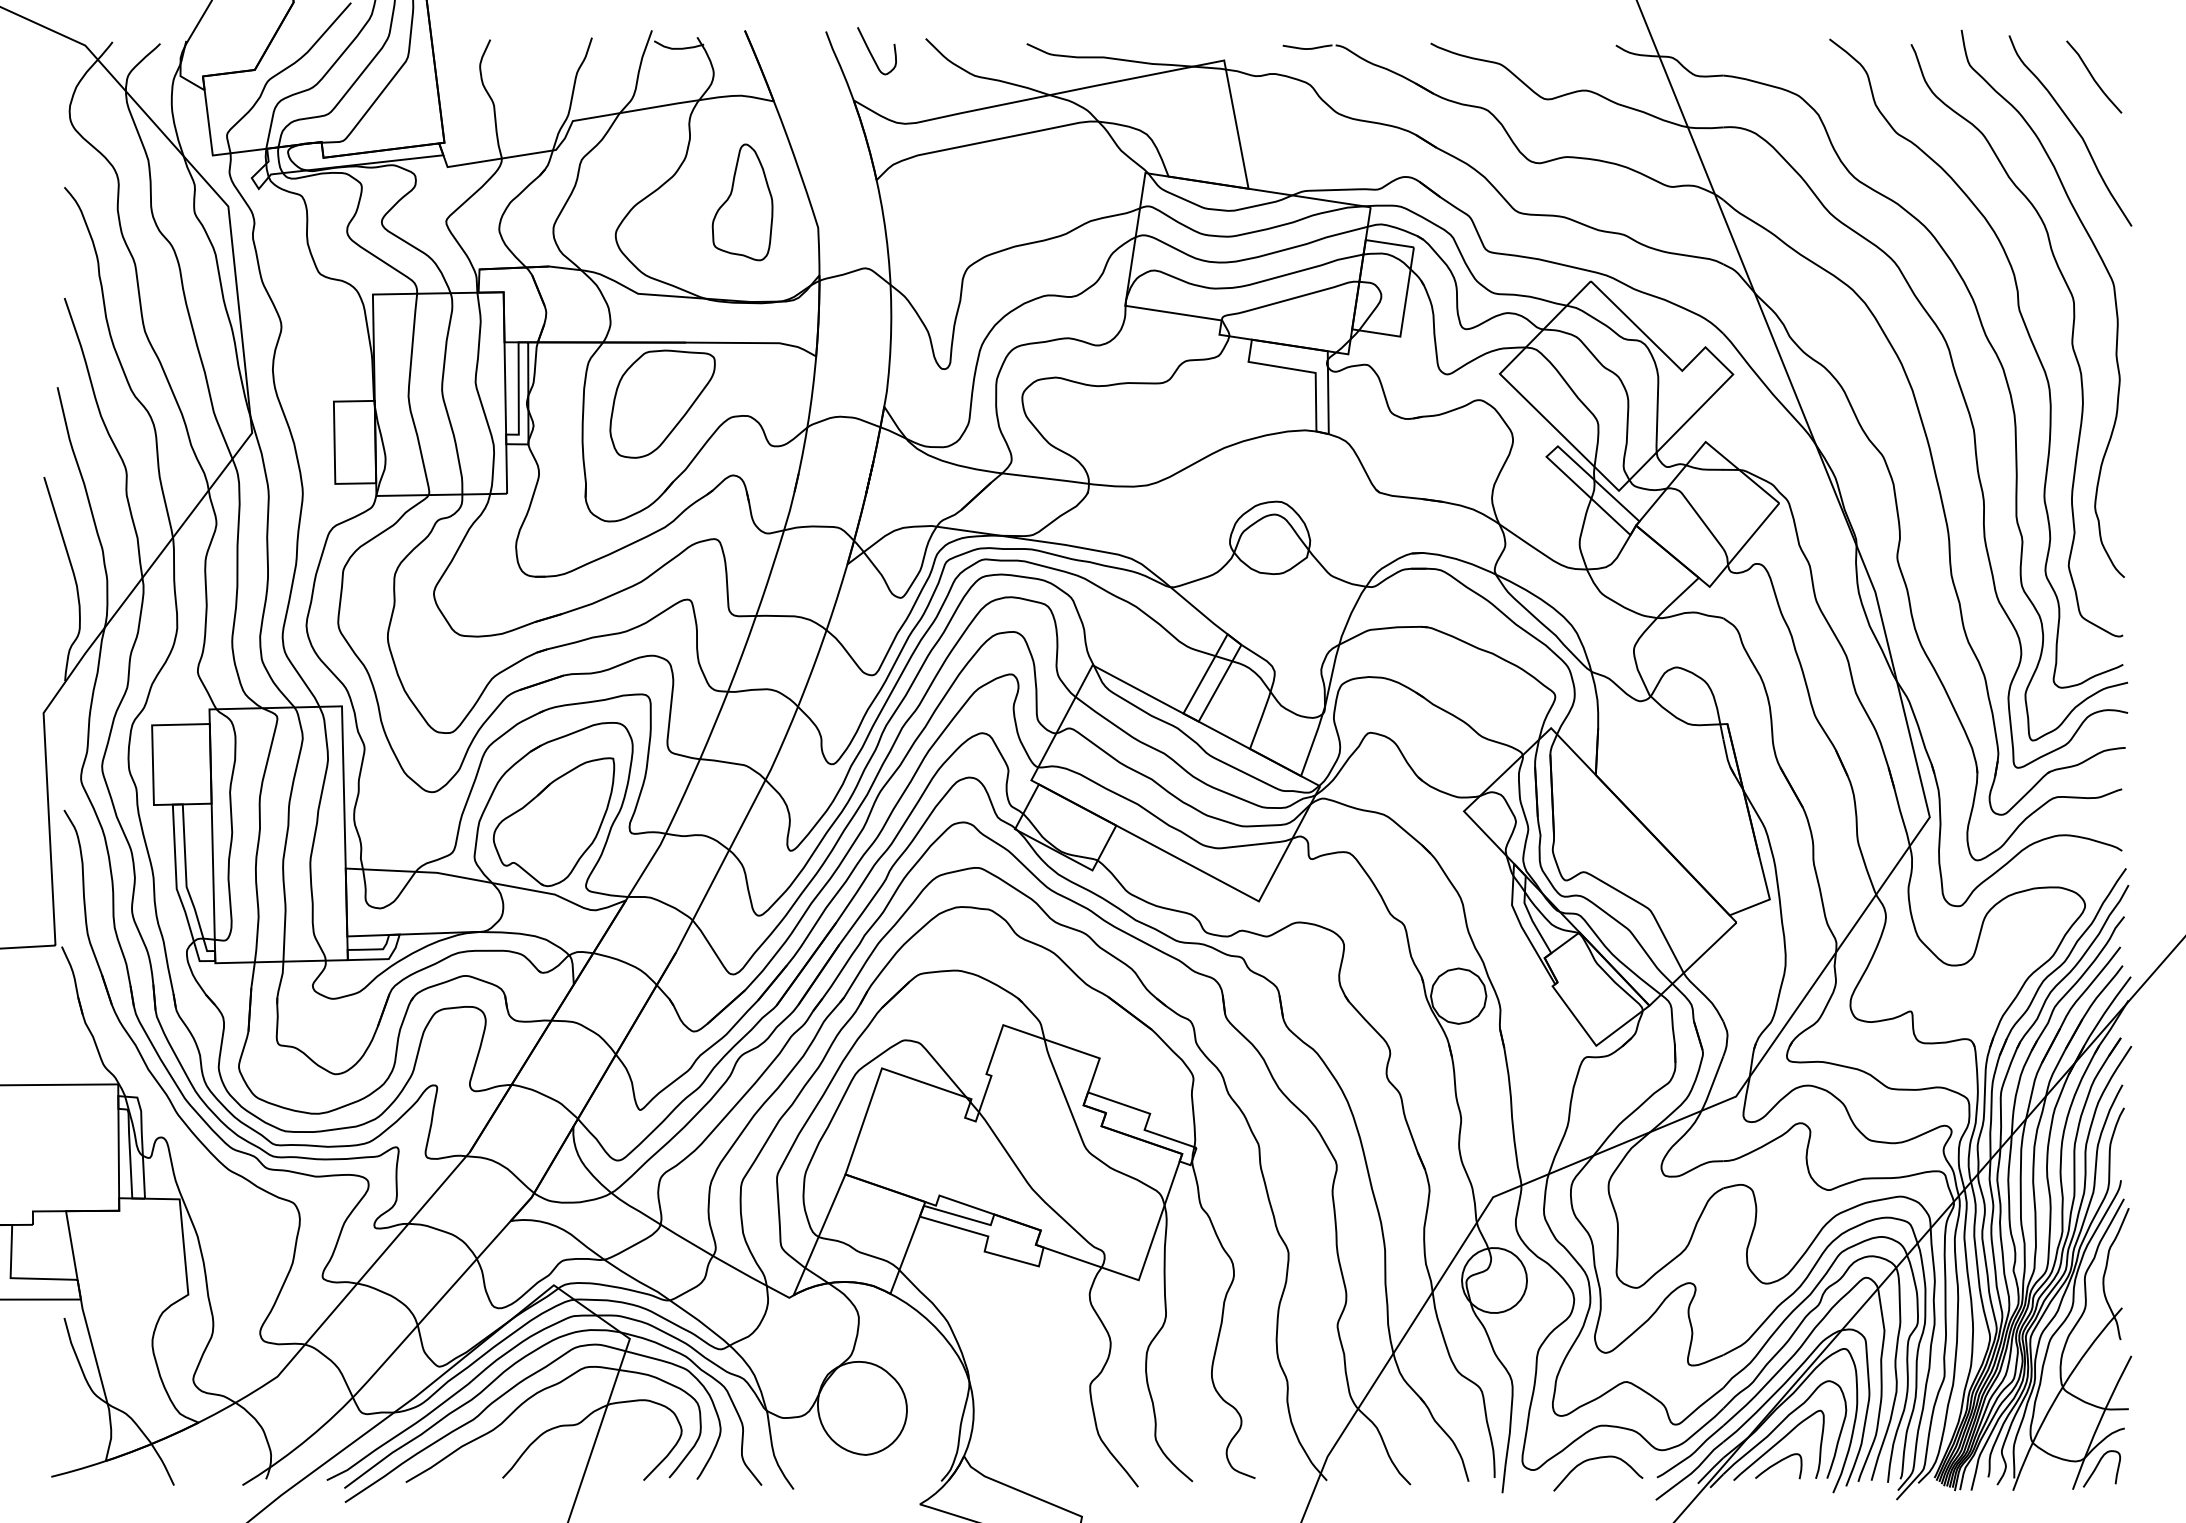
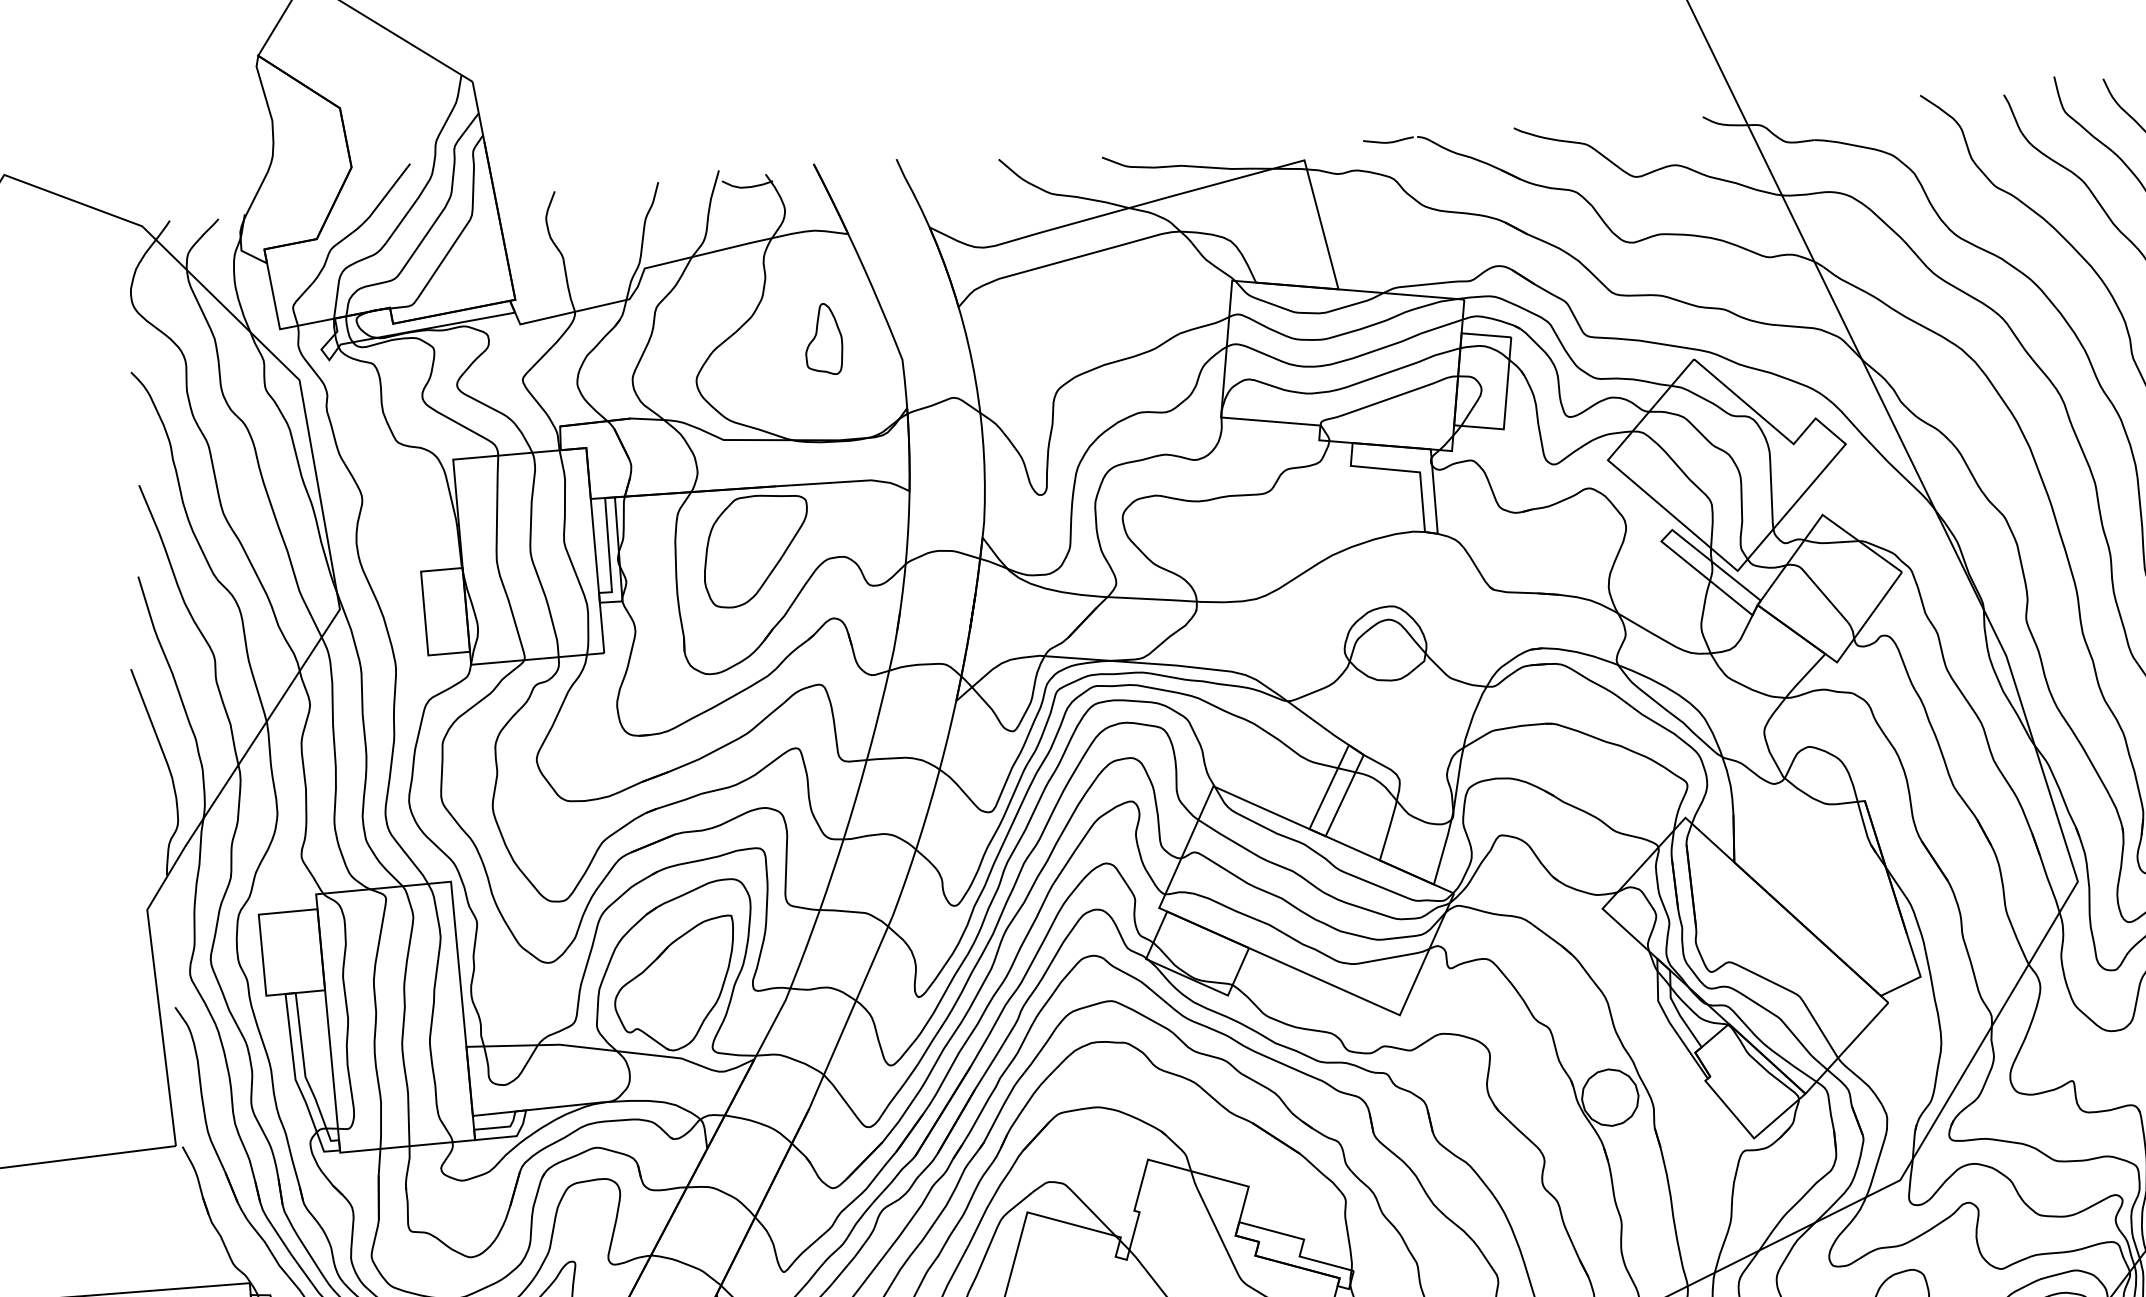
curve: (872, 54) -> (945, 179), removed
part: (742, 202) -> (823, 339), size x0.6

